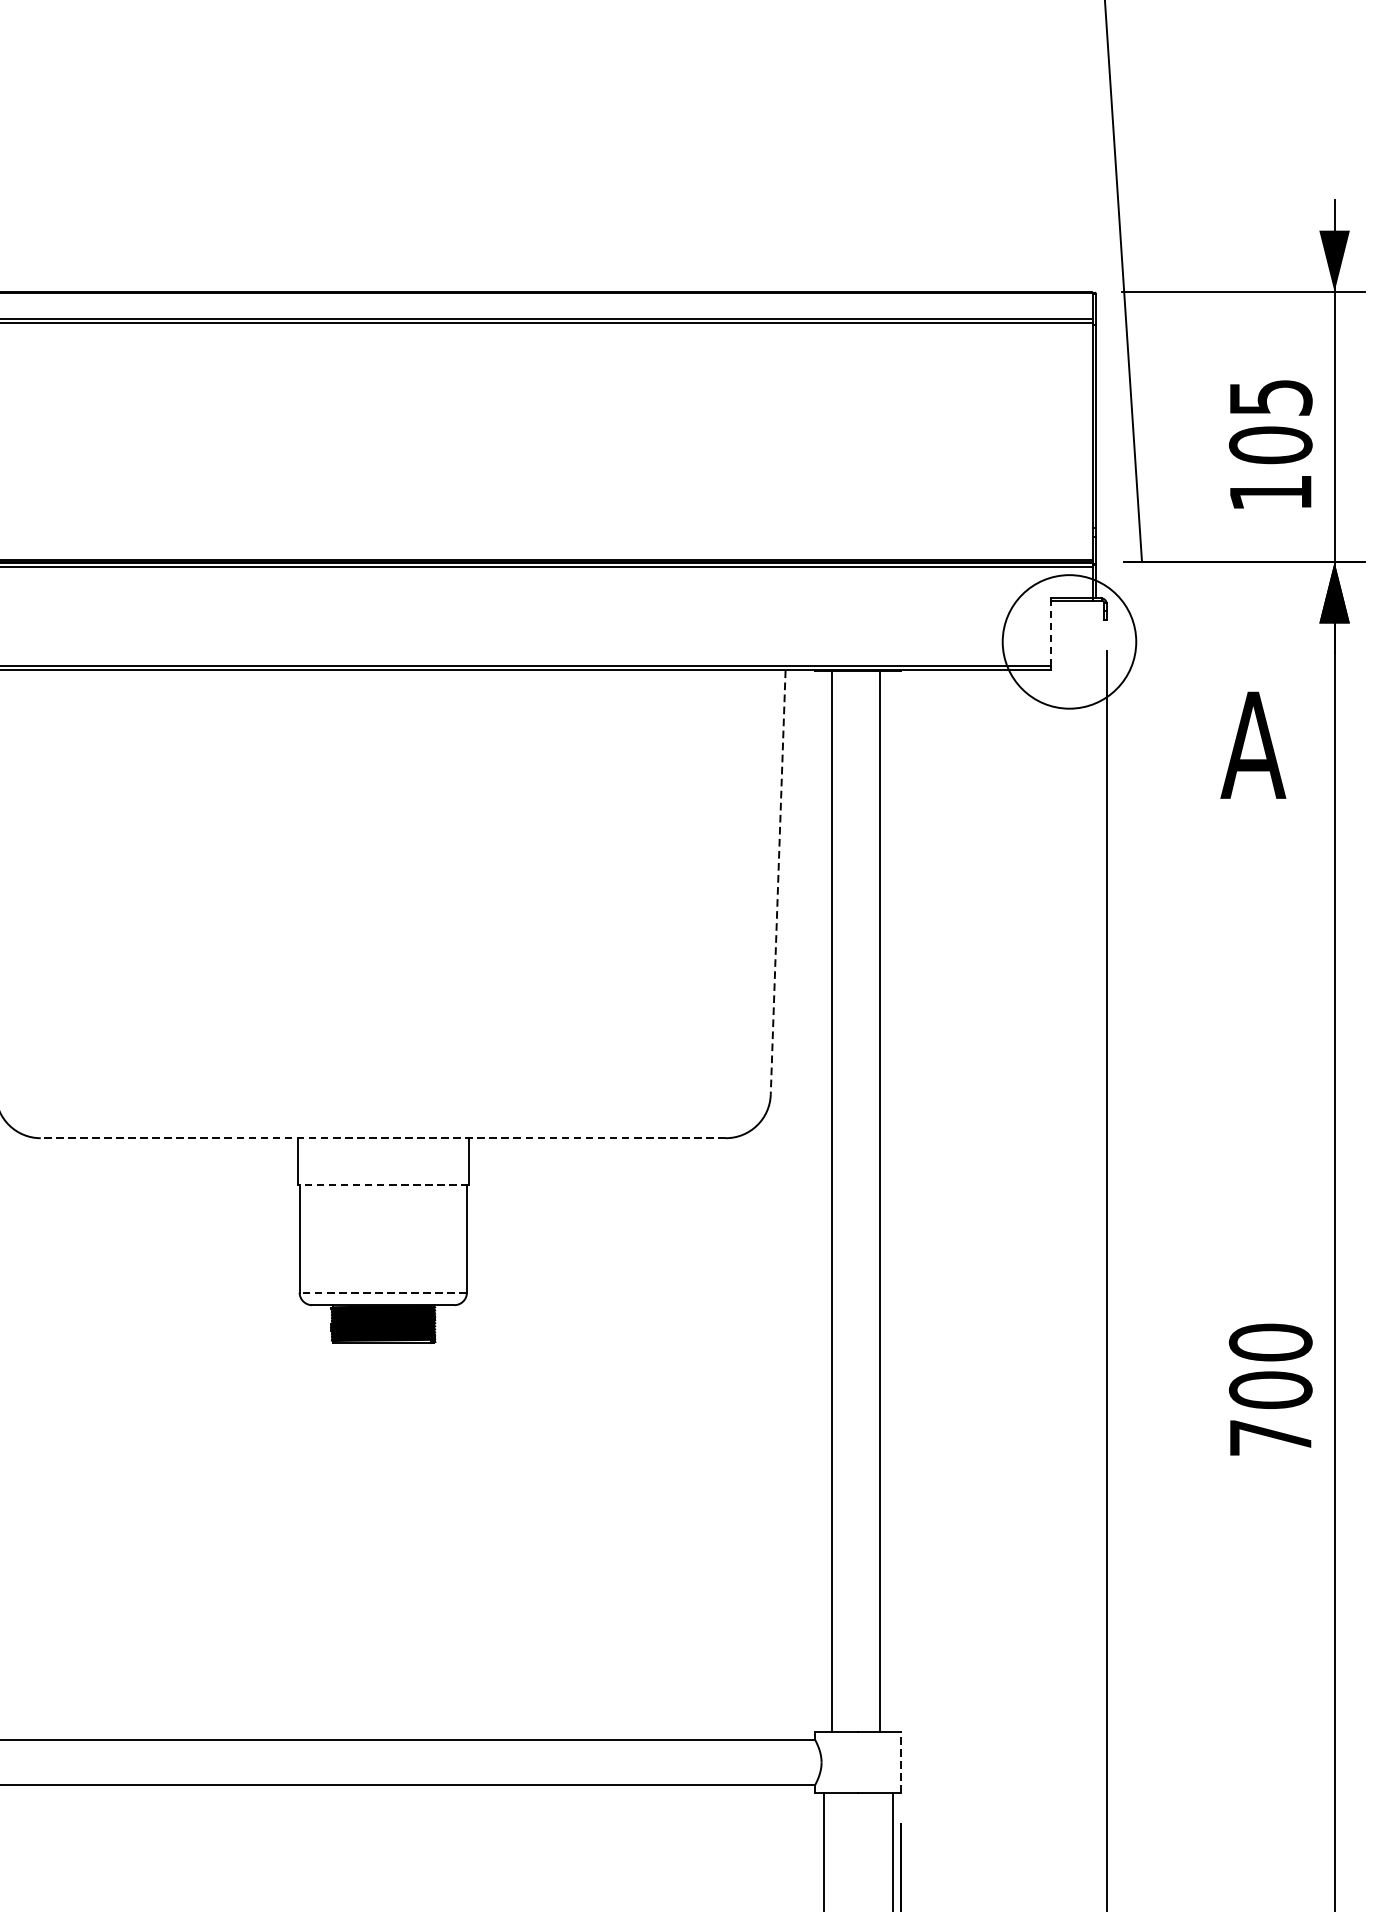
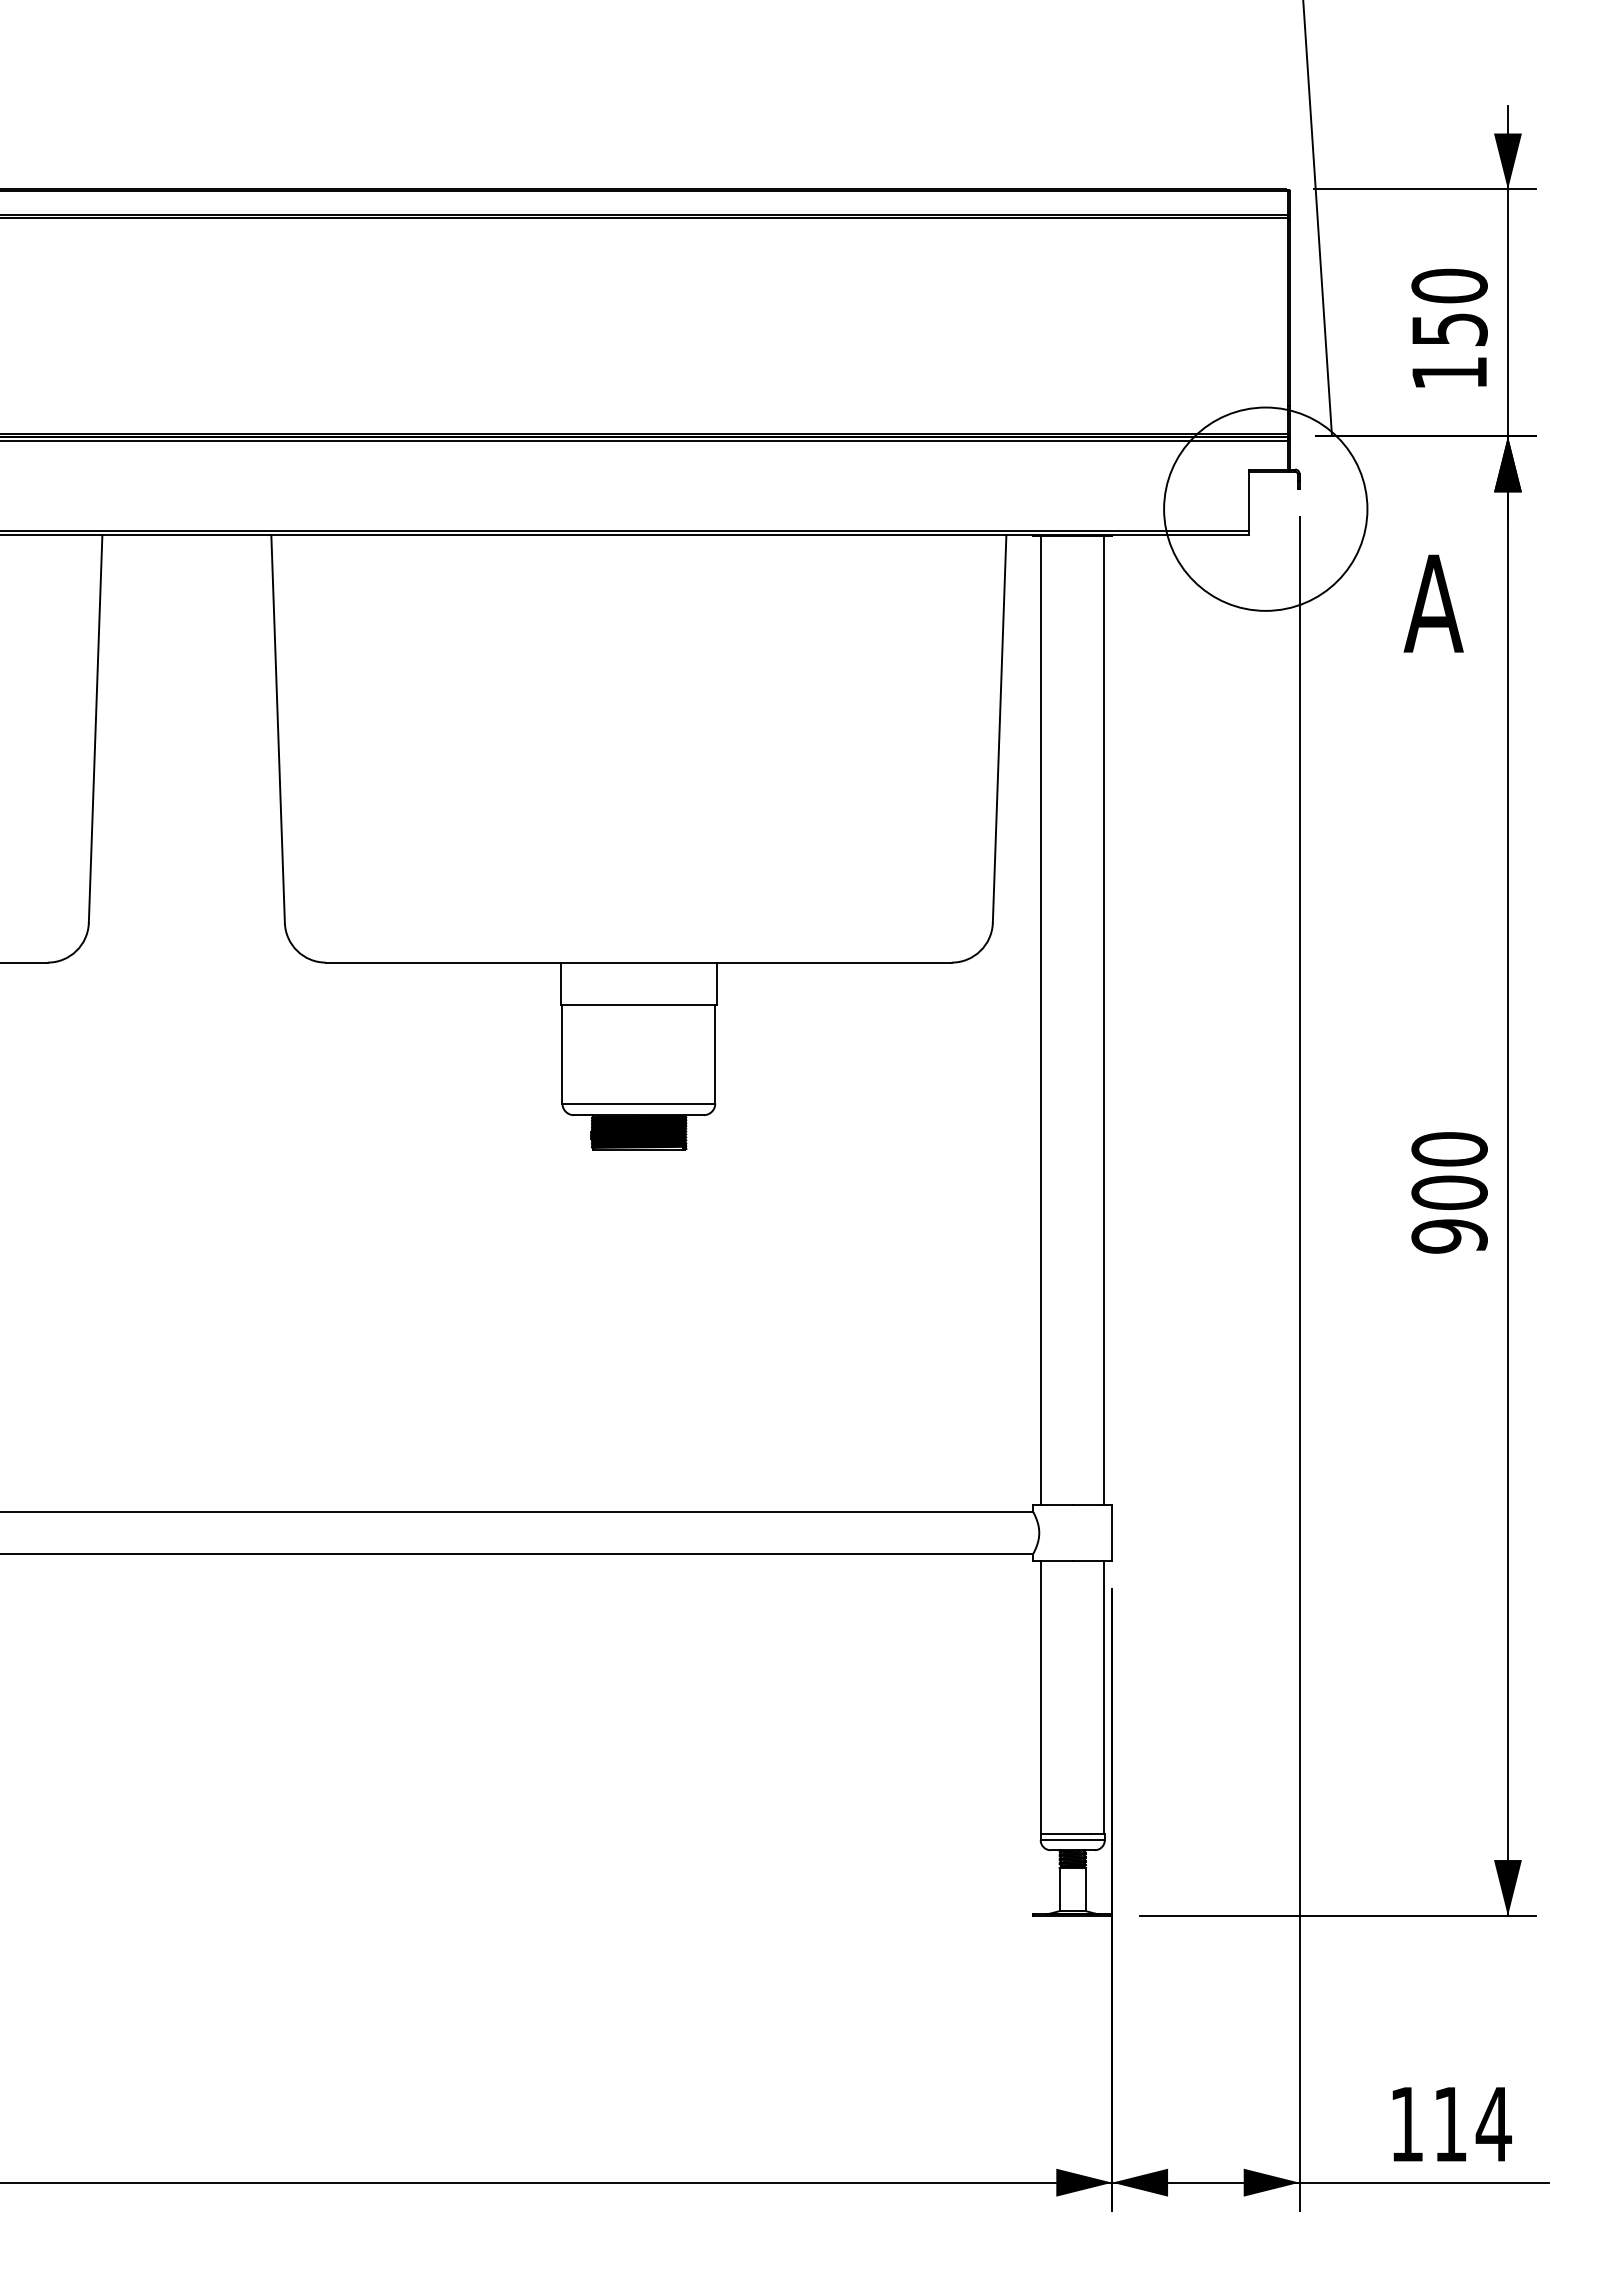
text: (1270, 421) -> (1449, 307), 105 -> 150
line: (1050, 632) -> (1248, 500), dashed -> solid
circle: (1069, 641) -> (1265, 508), size x1.67
line: (778, 883) -> (999, 729), dashed -> solid
line: (382, 1138) -> (638, 962), dashed -> solid
line: (382, 1185) -> (638, 1005), dashed -> solid
line: (832, 1201) -> (1104, 1020), moved
line: (879, 1201) -> (1041, 1020), moved
line: (382, 1292) -> (638, 1103), dashed -> solid
text: (1270, 1437) -> (1449, 1236), 700 -> 900
line: (901, 1761) -> (1112, 1532), dashed -> solid

